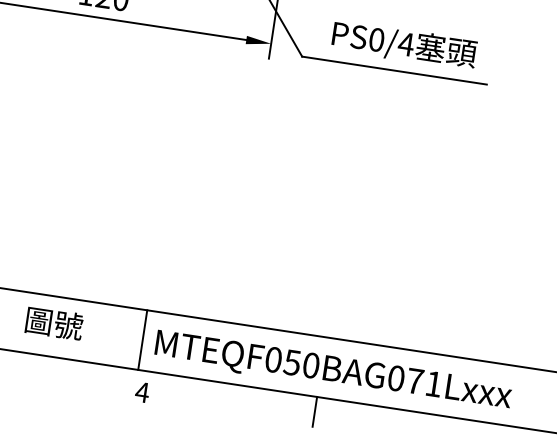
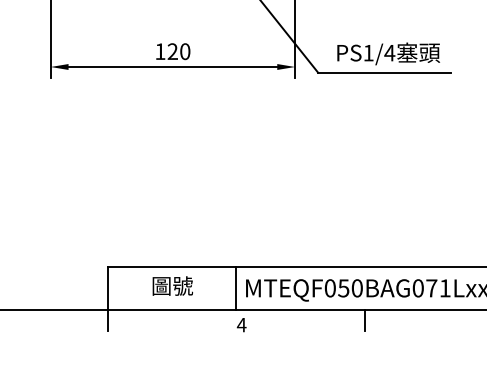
text: (376, 39) -> (368, 52), PS0/4 -> PS1/4

